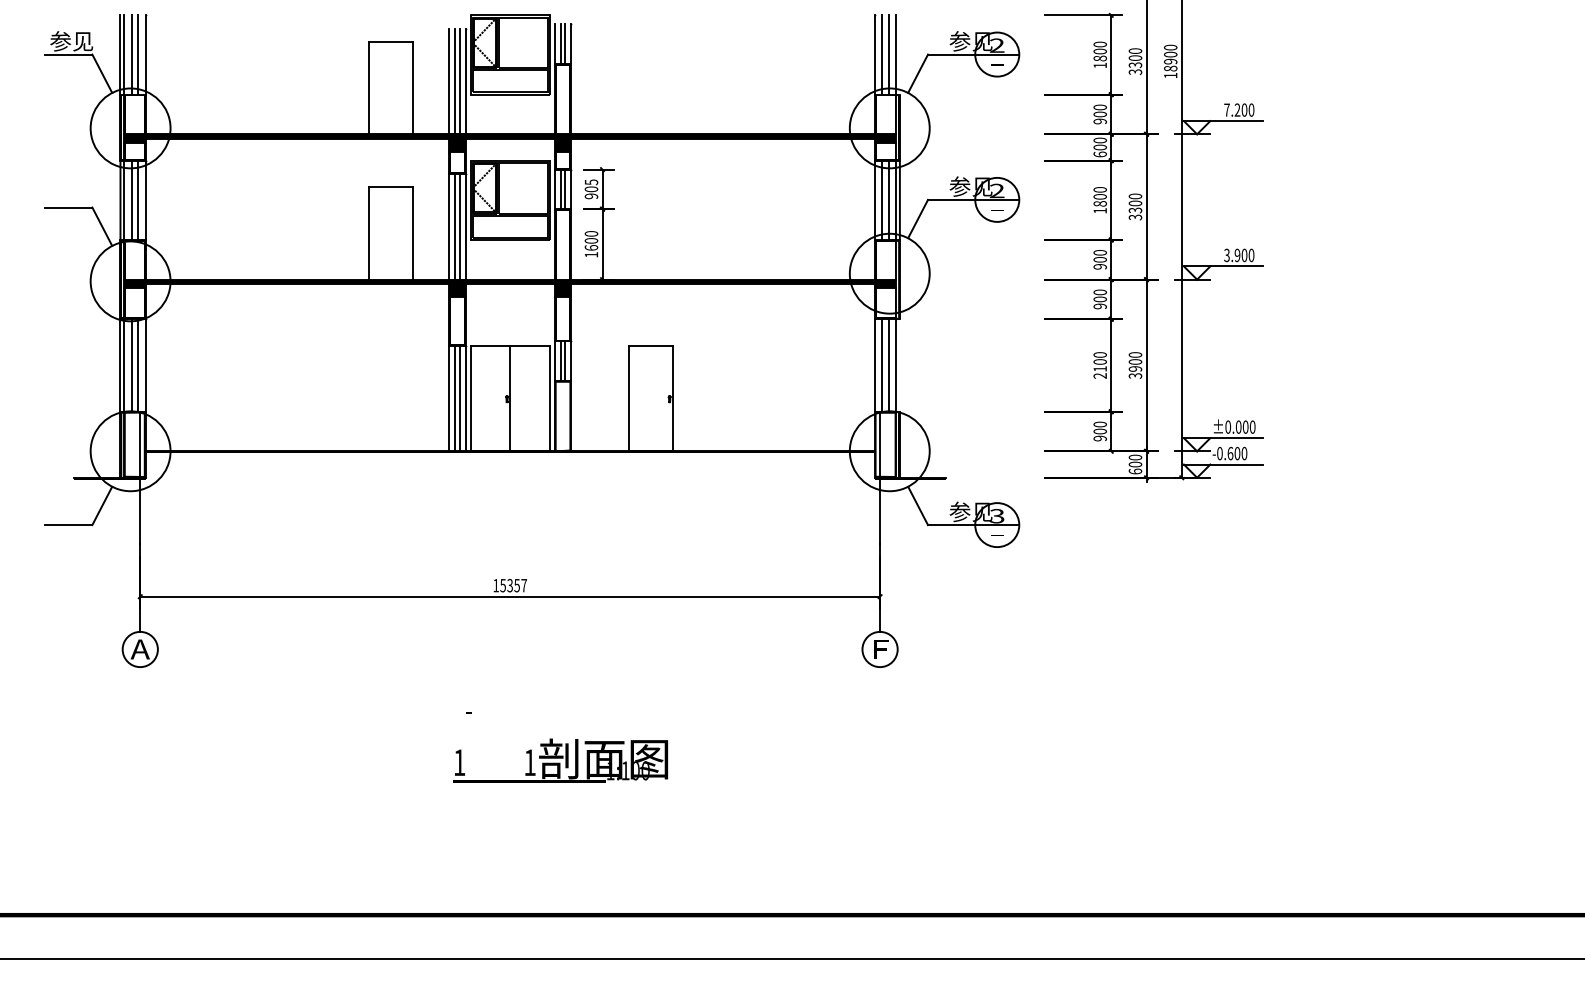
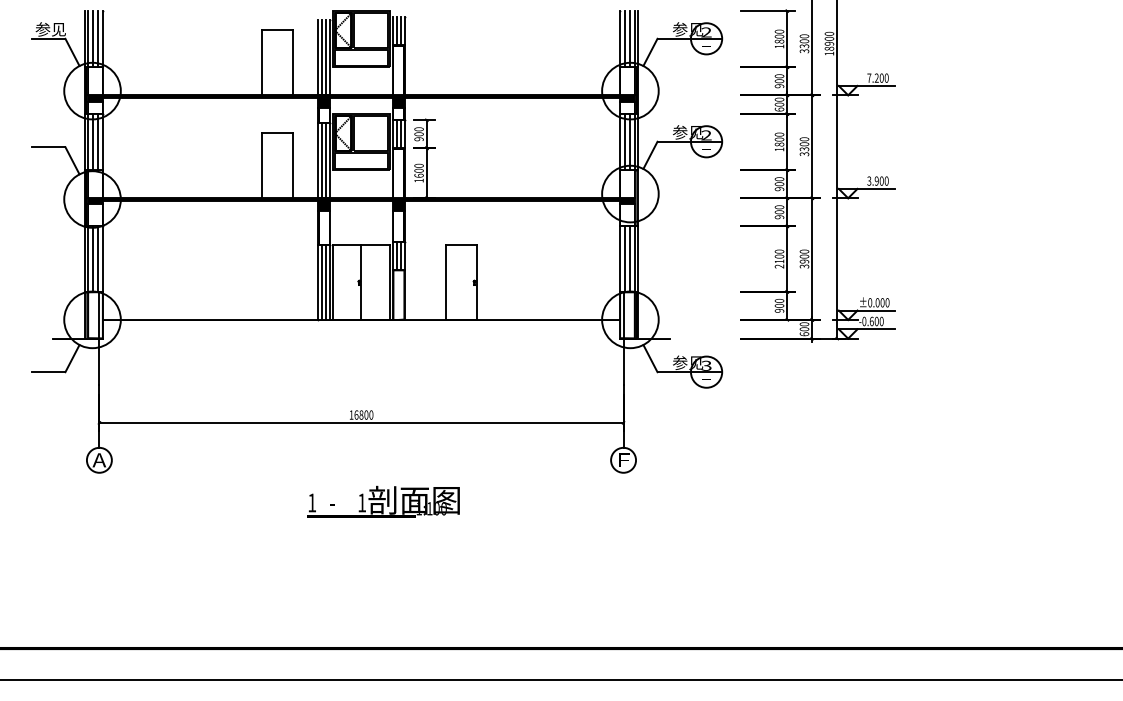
line: (899, 54) -> (637, 38), added
text: (591, 182) -> (419, 129), 905 -> 900
line: (899, 365) -> (637, 259), added
text: (513, 585) -> (363, 414), 15357 -> 16800
text: (560, 760) -> (383, 501), moved

